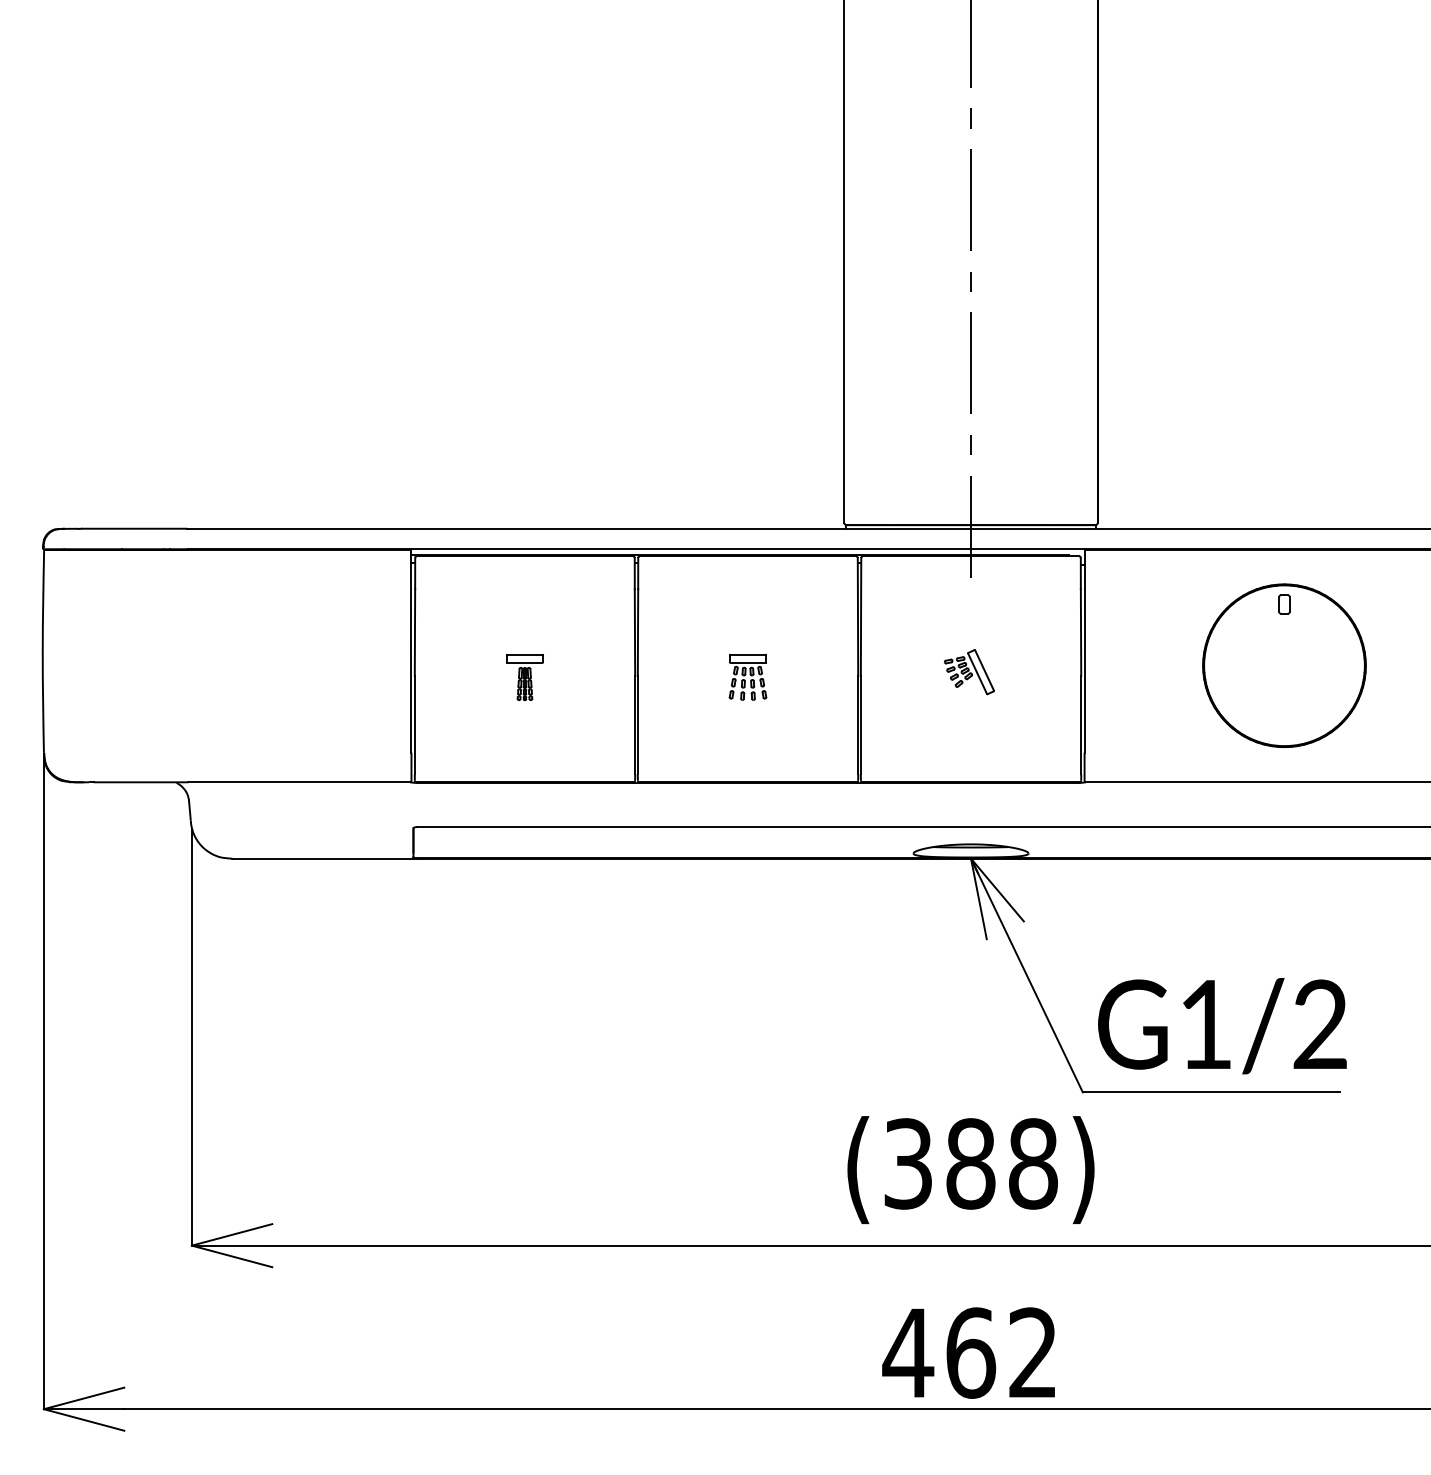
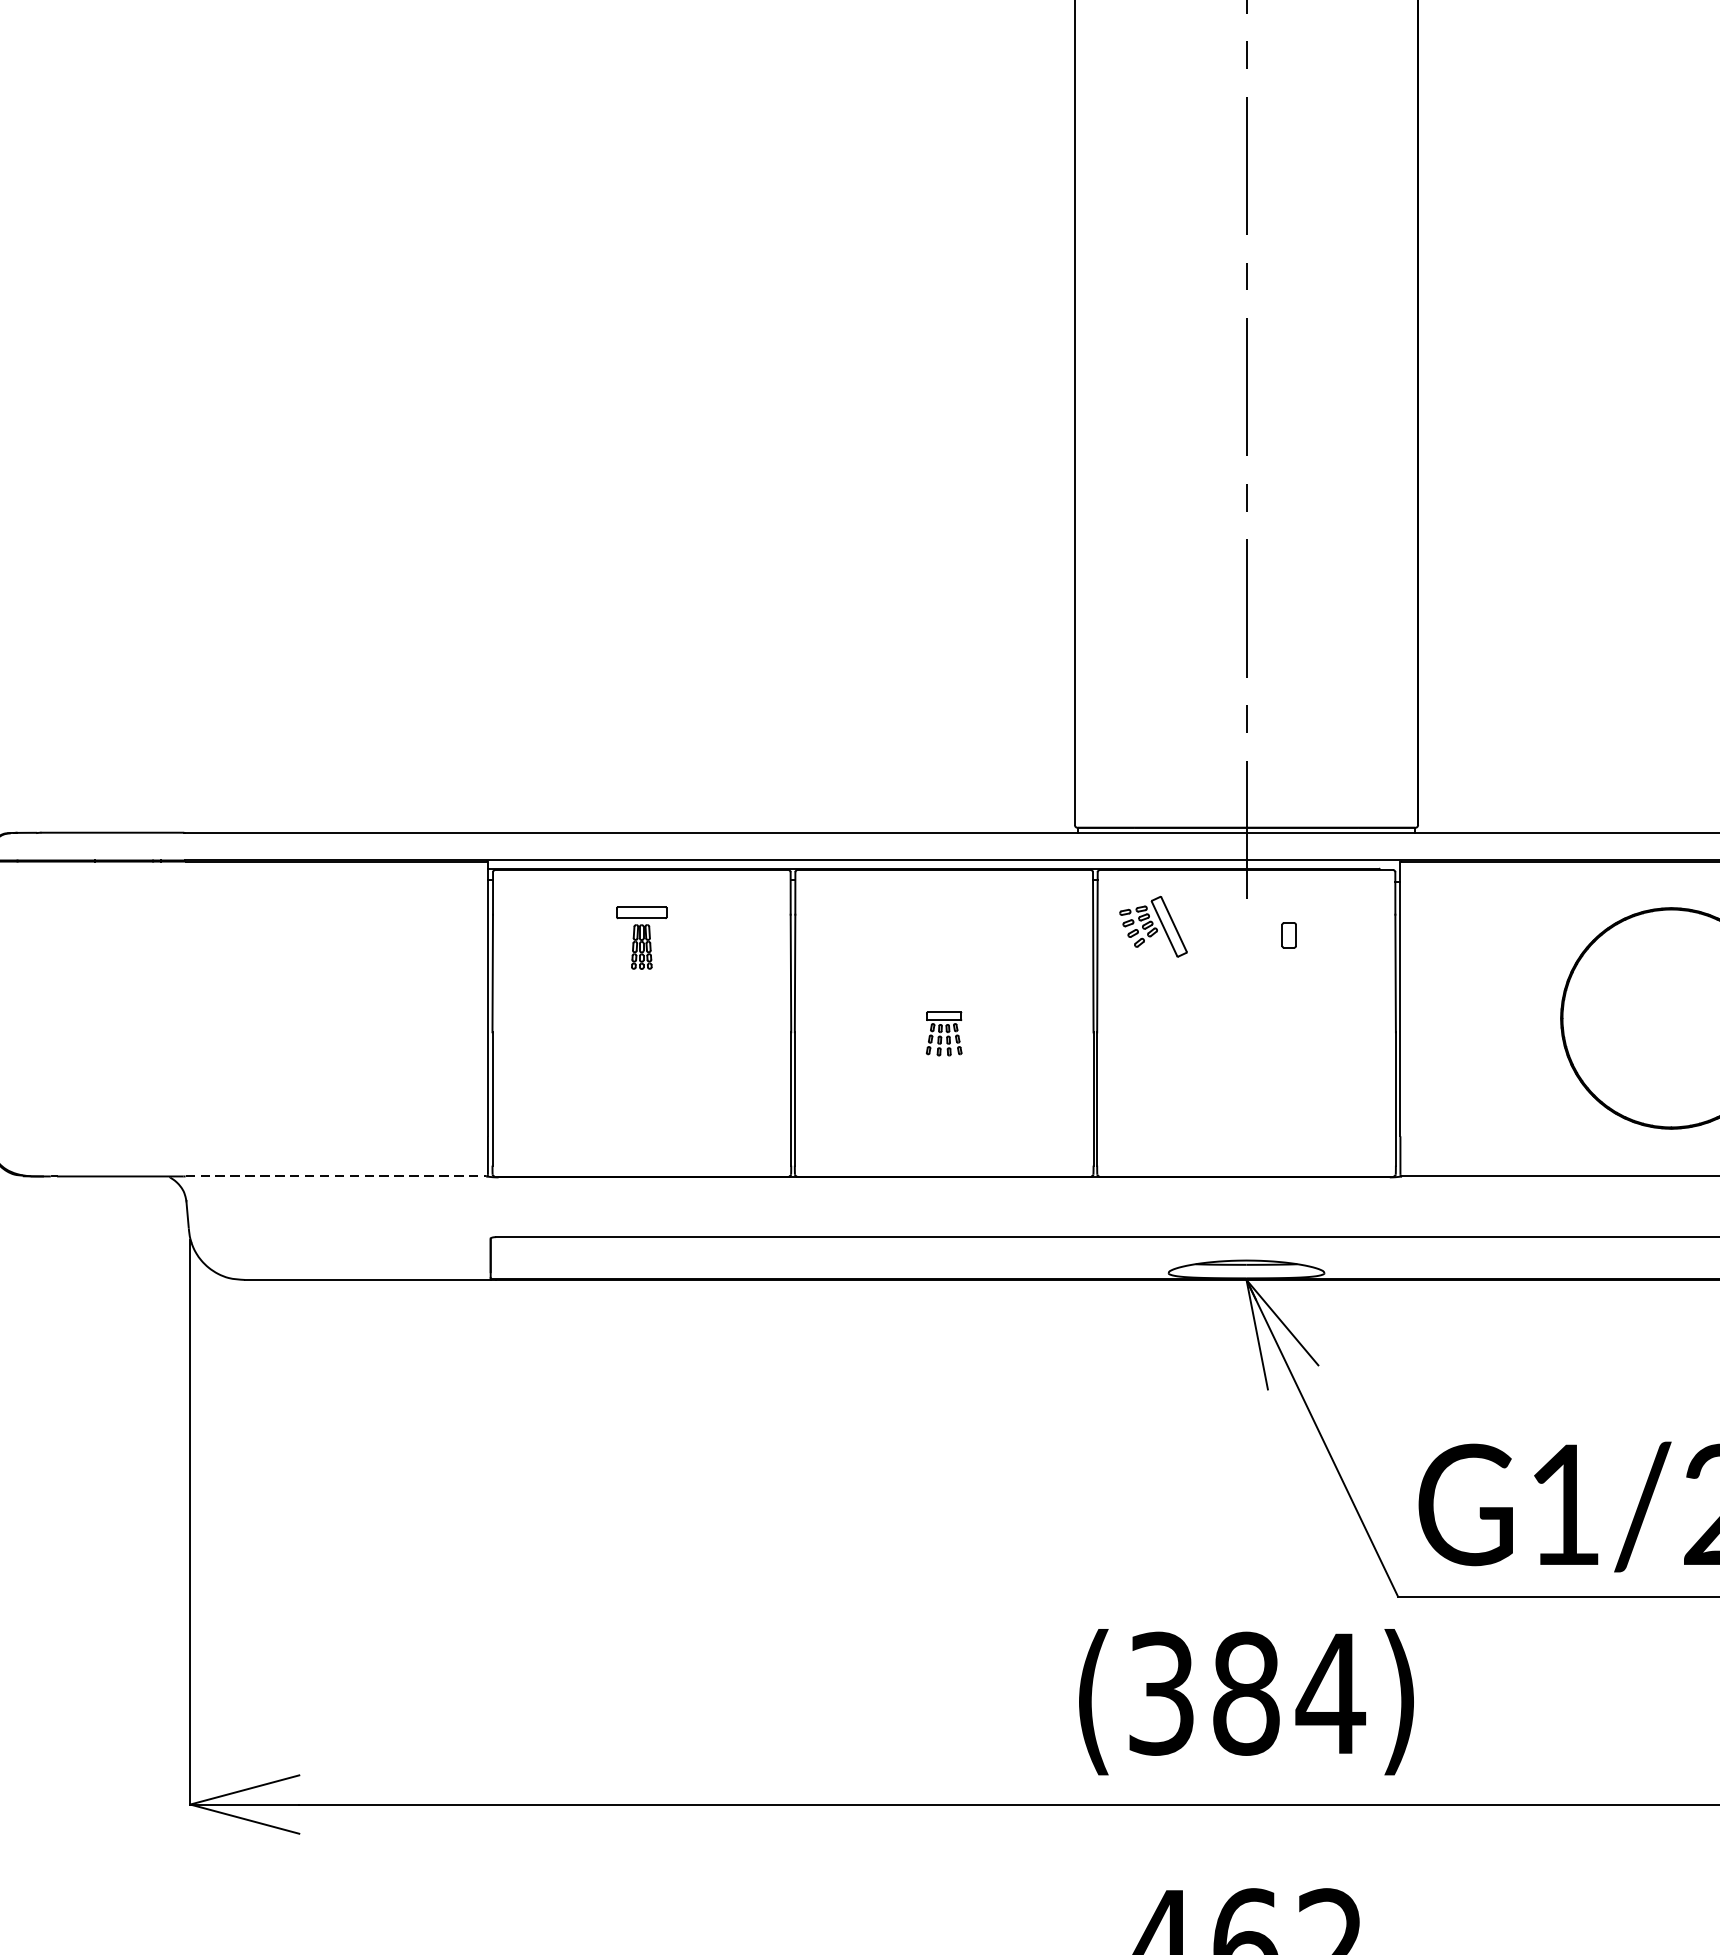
part: (1284, 604) -> (1289, 935), moved
part: (969, 672) -> (1153, 927), moved
part: (747, 676) -> (943, 1033), size x0.7
part: (524, 677) -> (641, 938), moved
line: (299, 782) -> (336, 1176), solid -> dashed
text: (1033, 1163) -> (1331, 1693), (388) -> (384)

